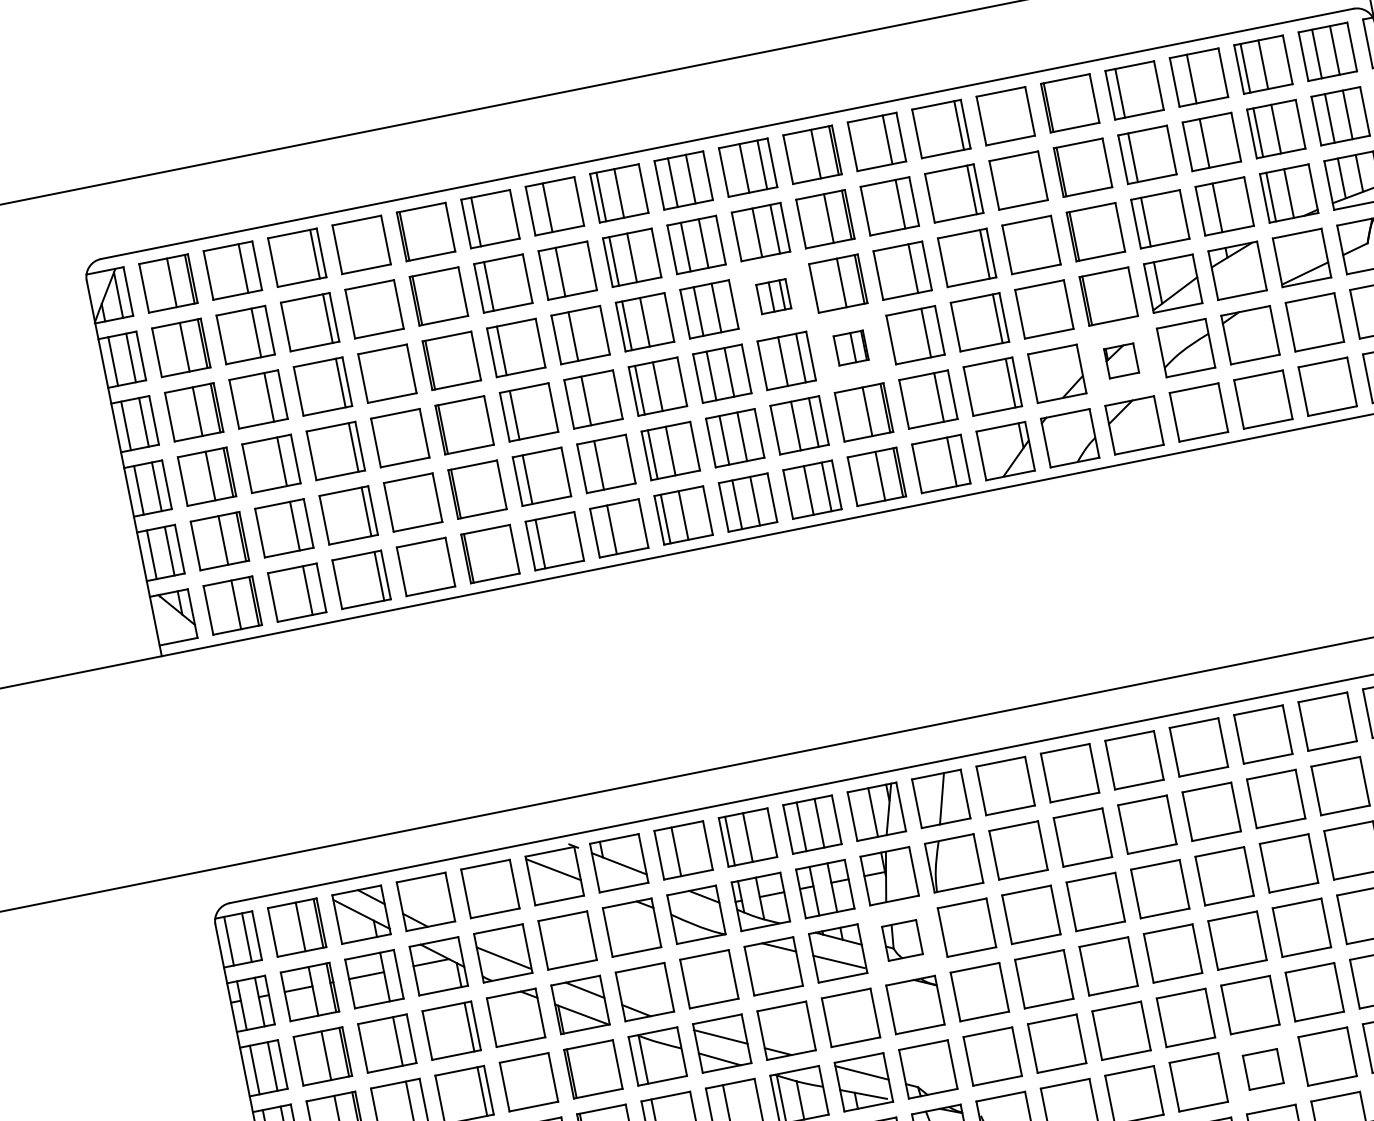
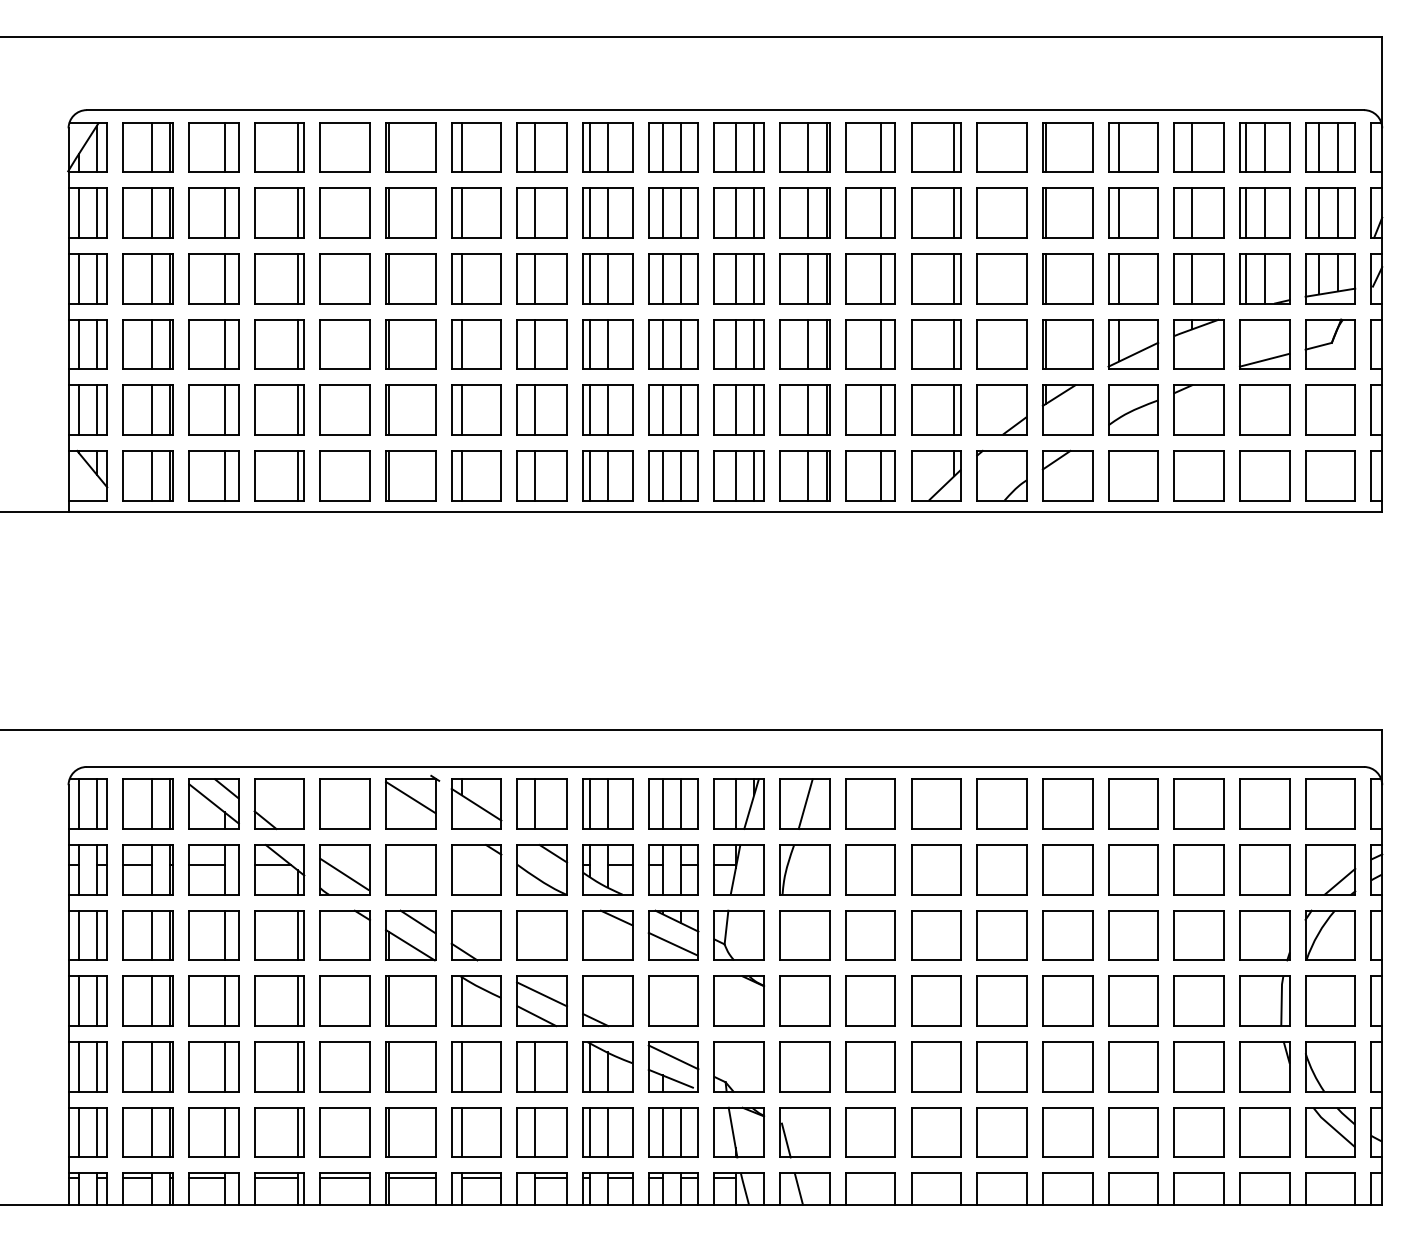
part: (773, 296) -> (738, 278), size x1.67
part: (850, 348) -> (804, 344), size x1.67
part: (1121, 360) -> (1067, 409), size x1.67
part: (901, 939) -> (738, 934), size x1.43
part: (1263, 1069) -> (1067, 1132), size x1.43

